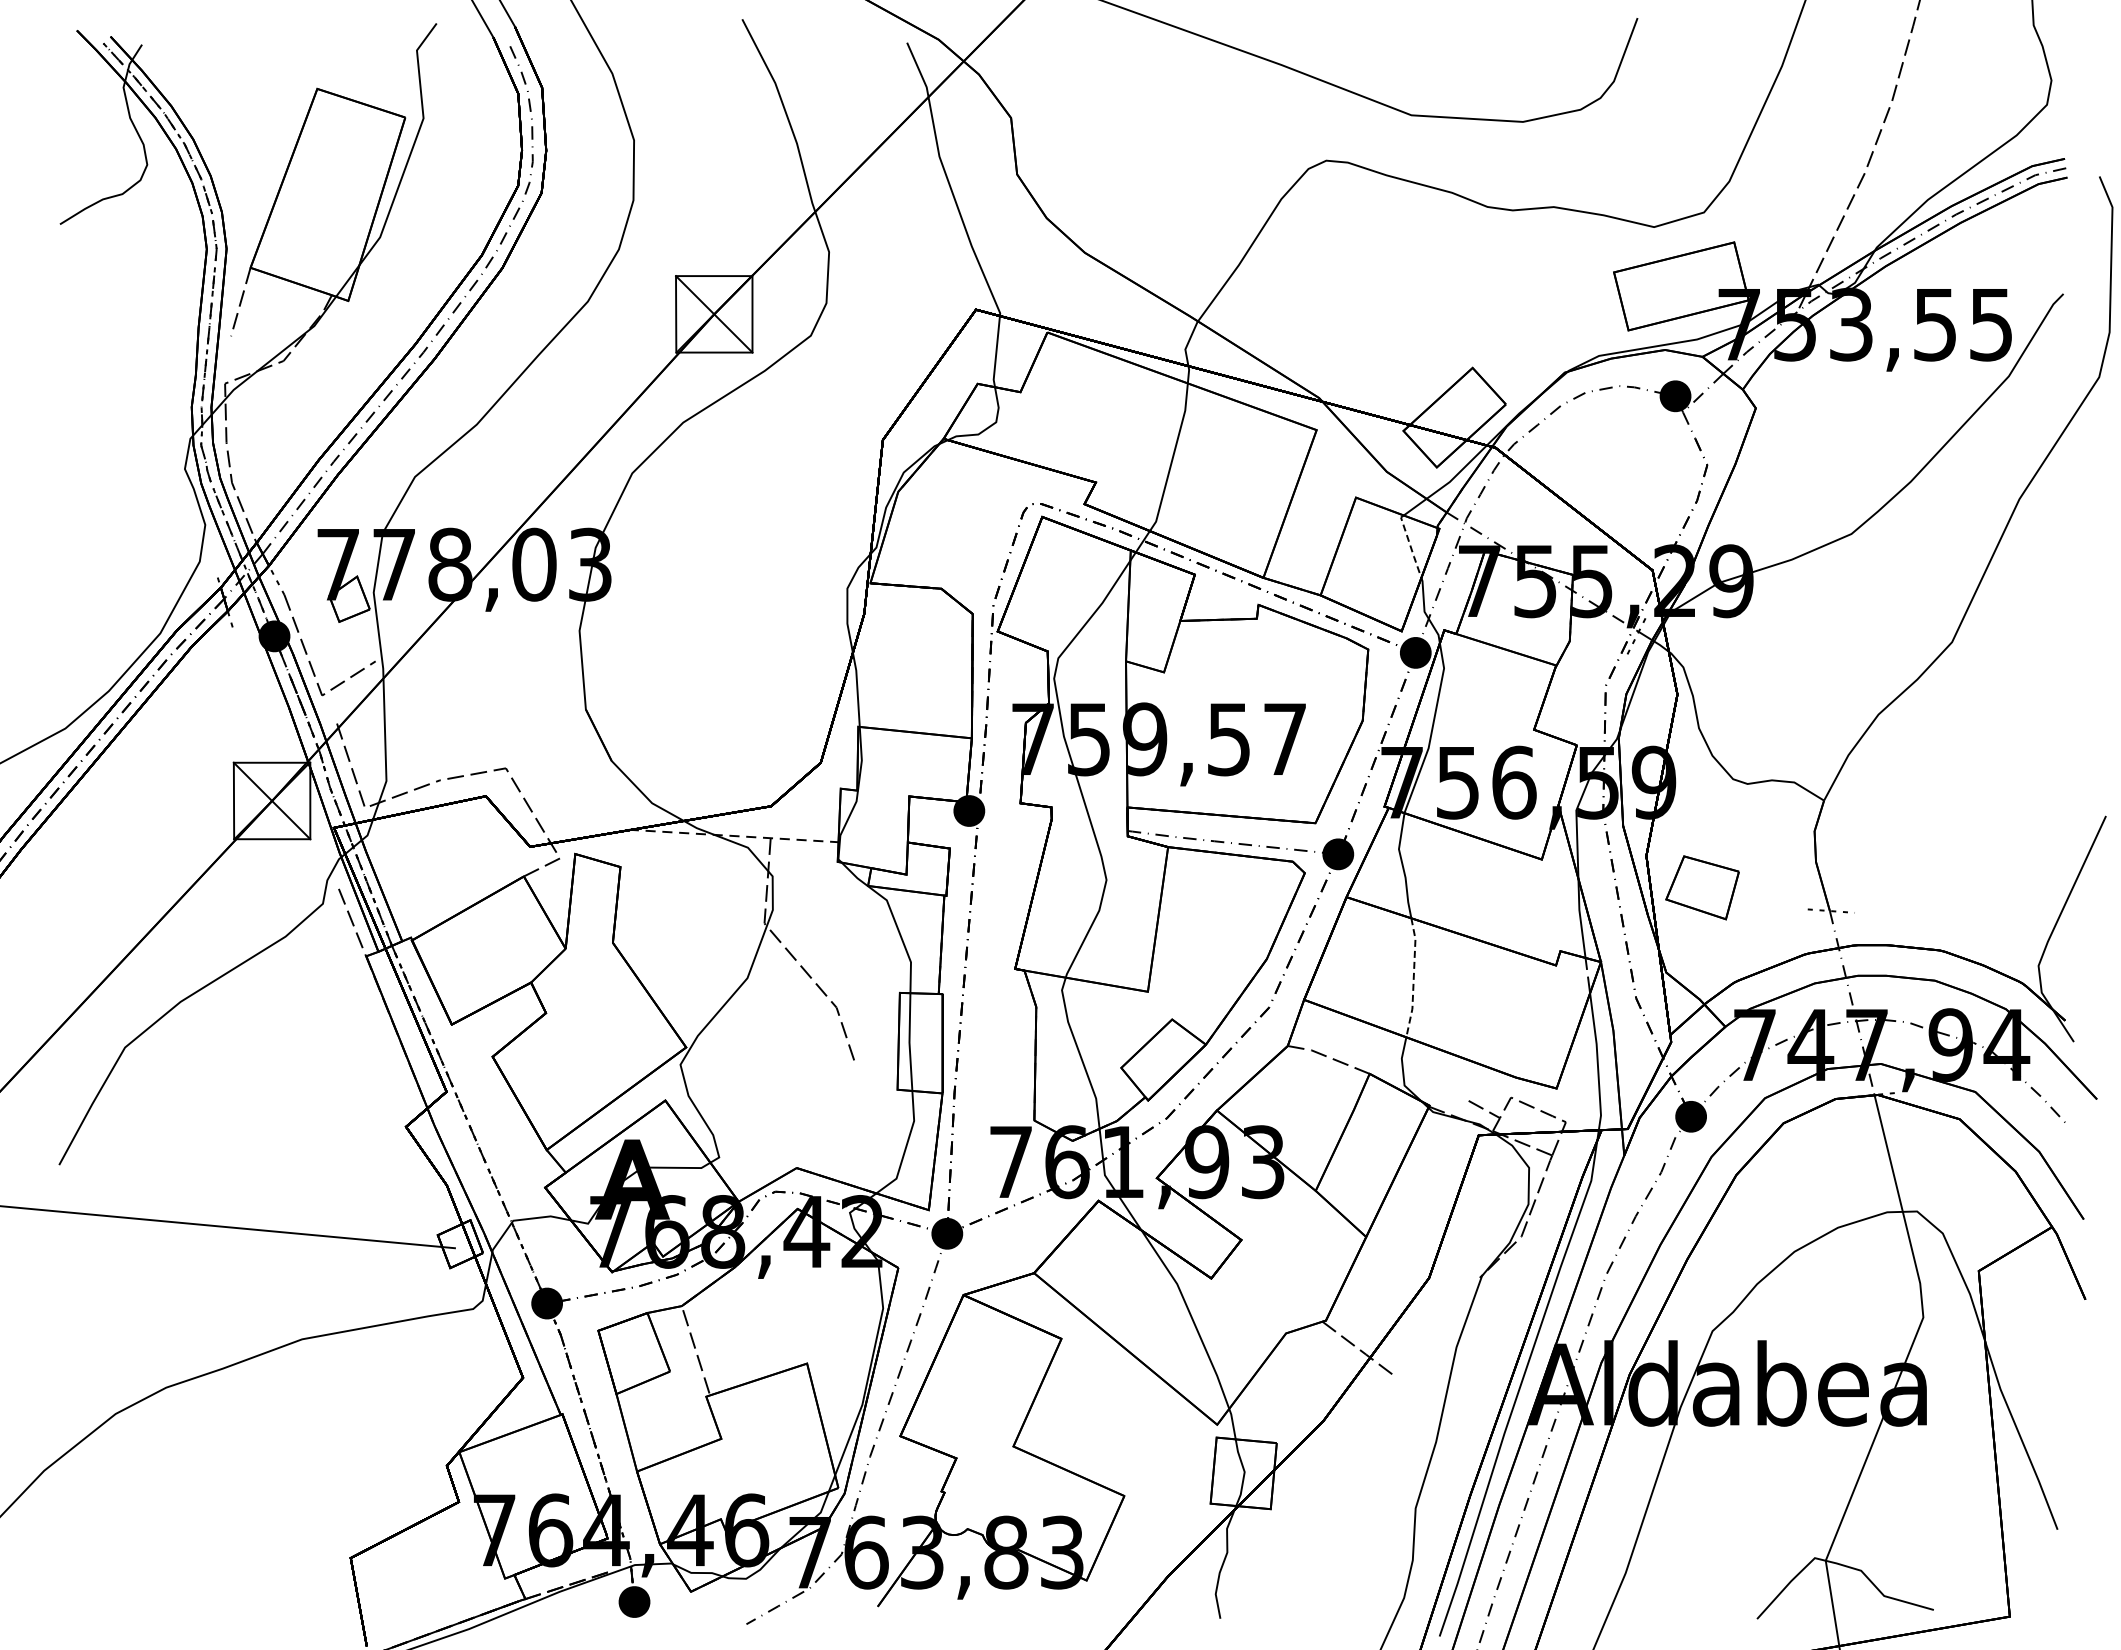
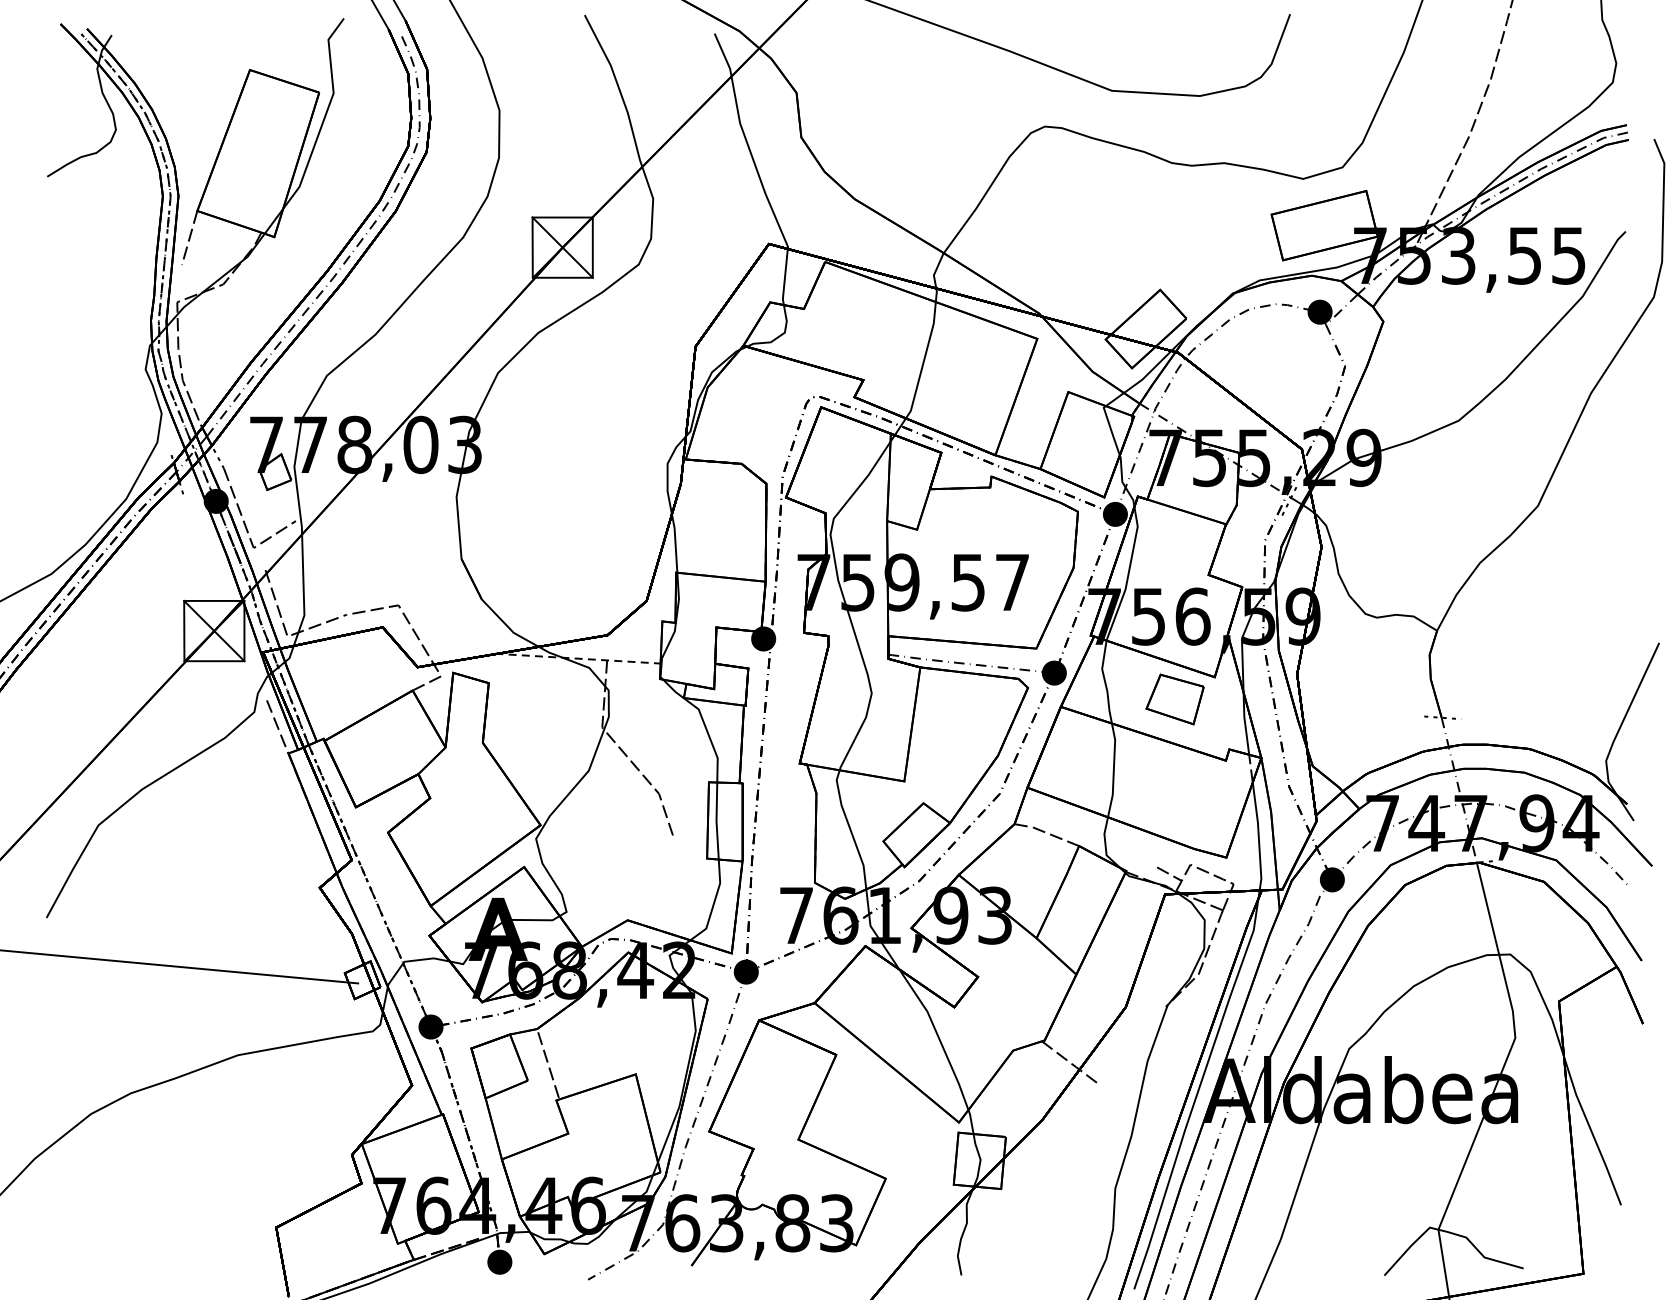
line: (1410, 546) -> (1111, 430), dashed -> solid
part: (1702, 887) -> (1175, 699), moved
line: (1413, 978) -> (1113, 770), dashed -> solid

